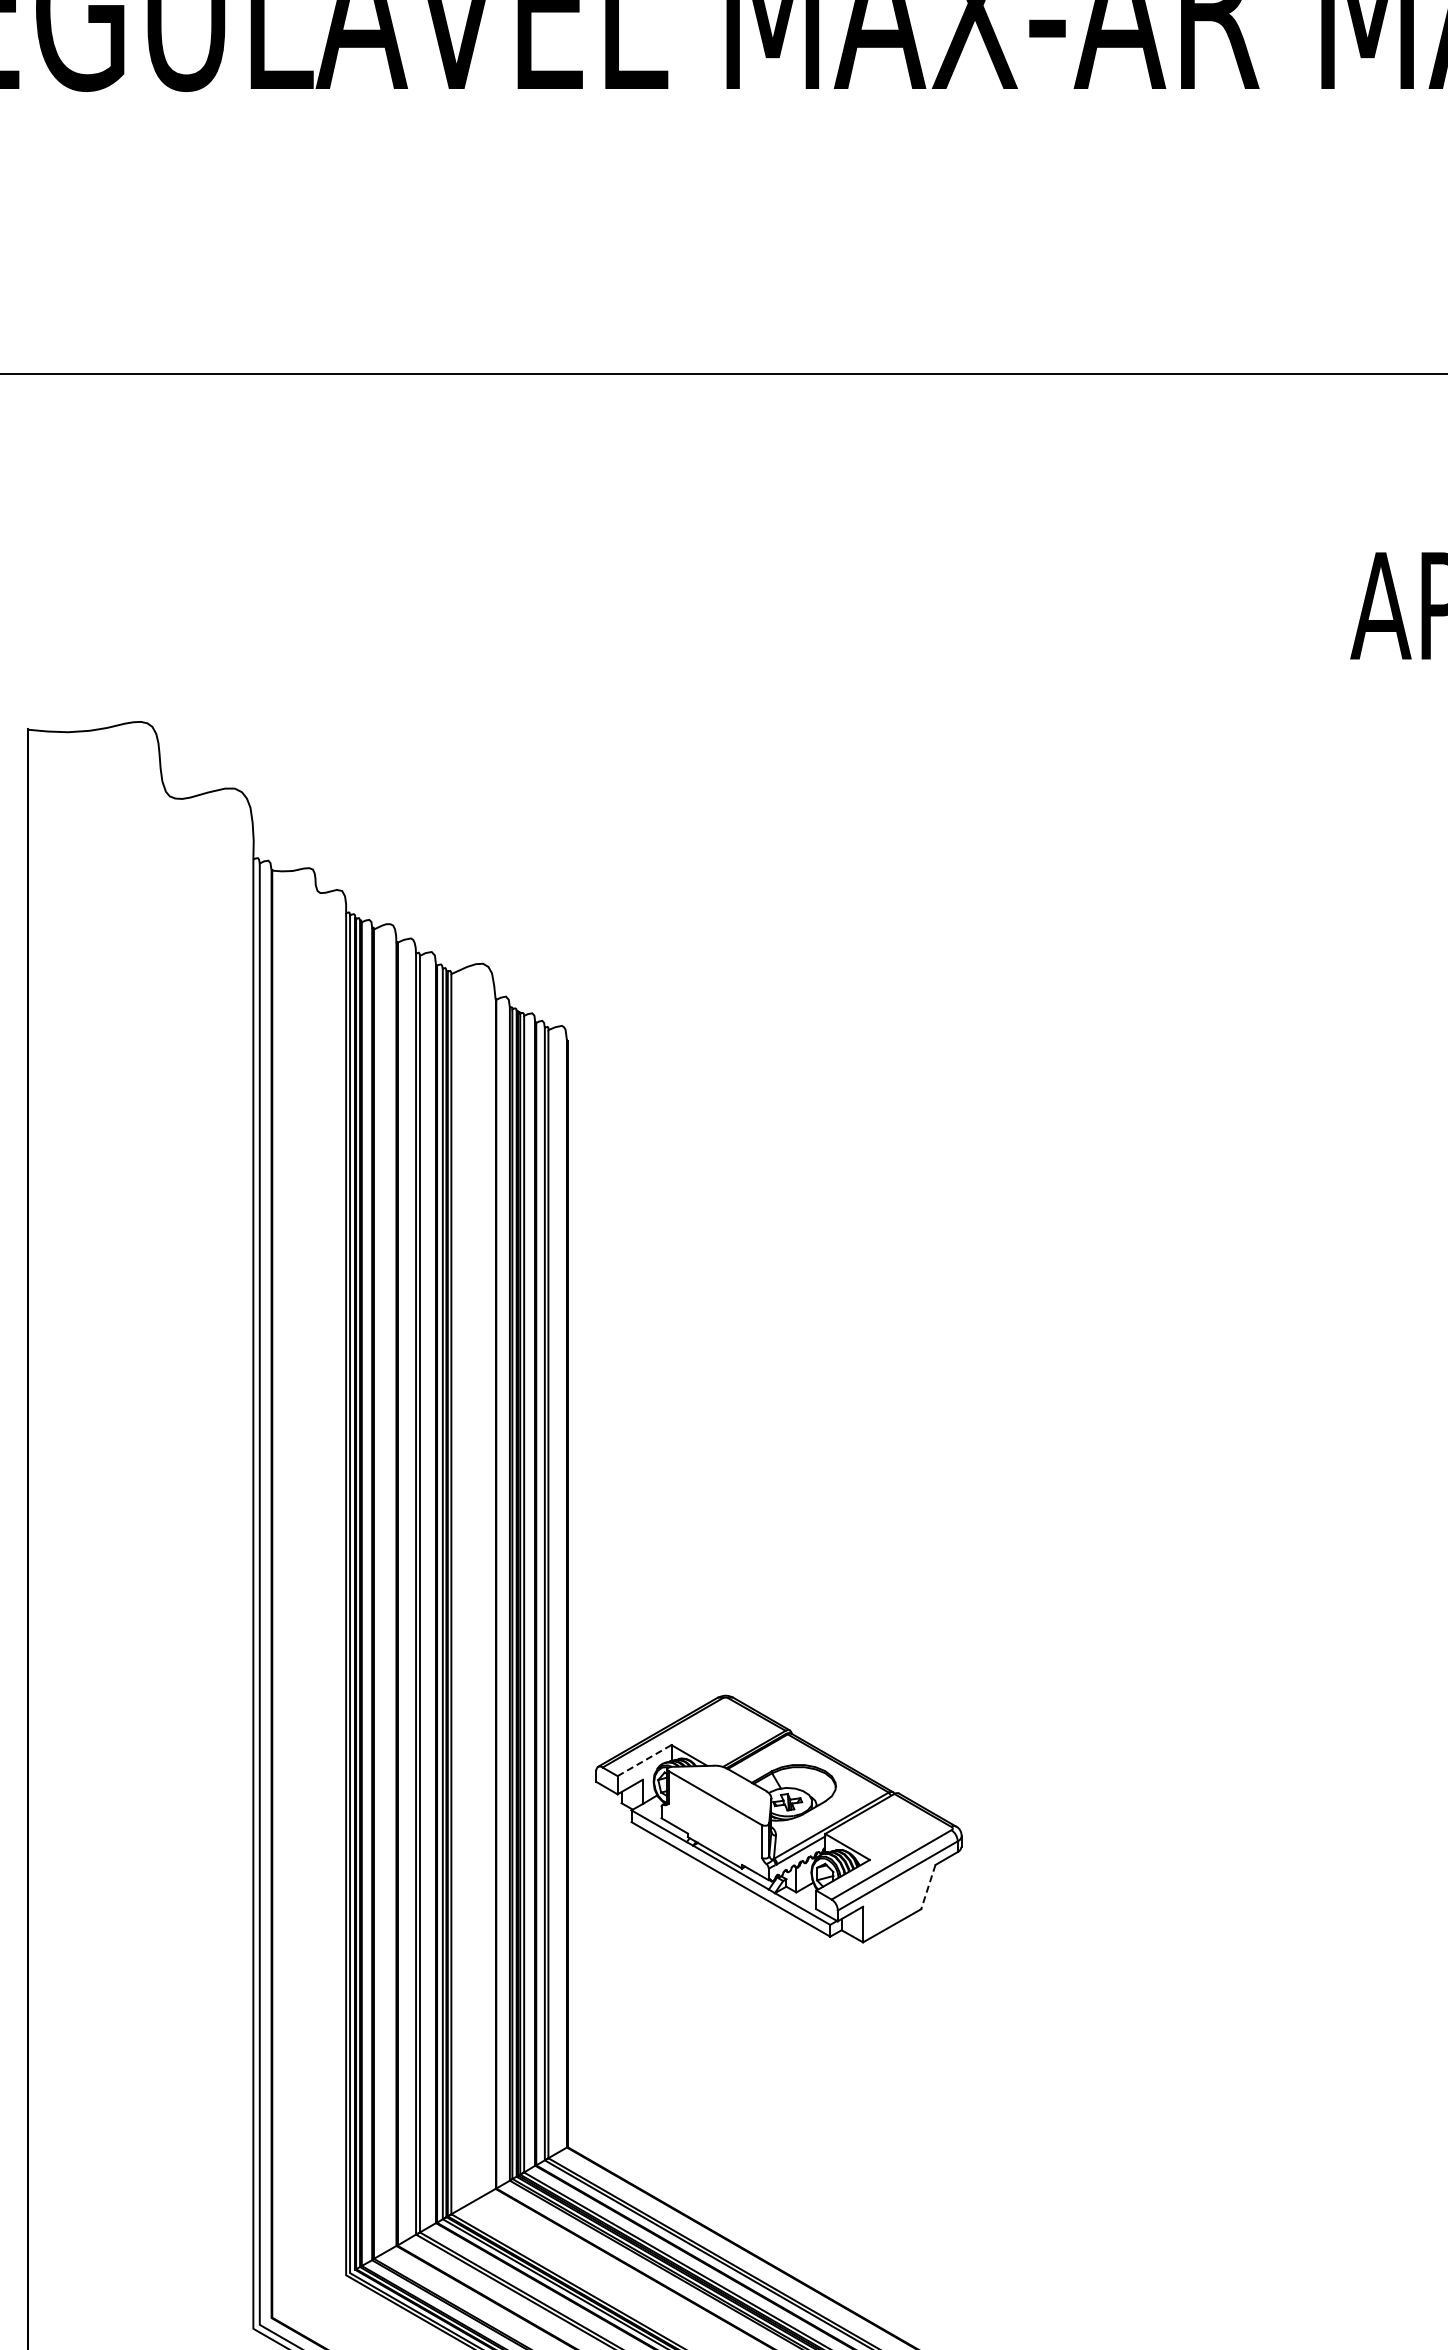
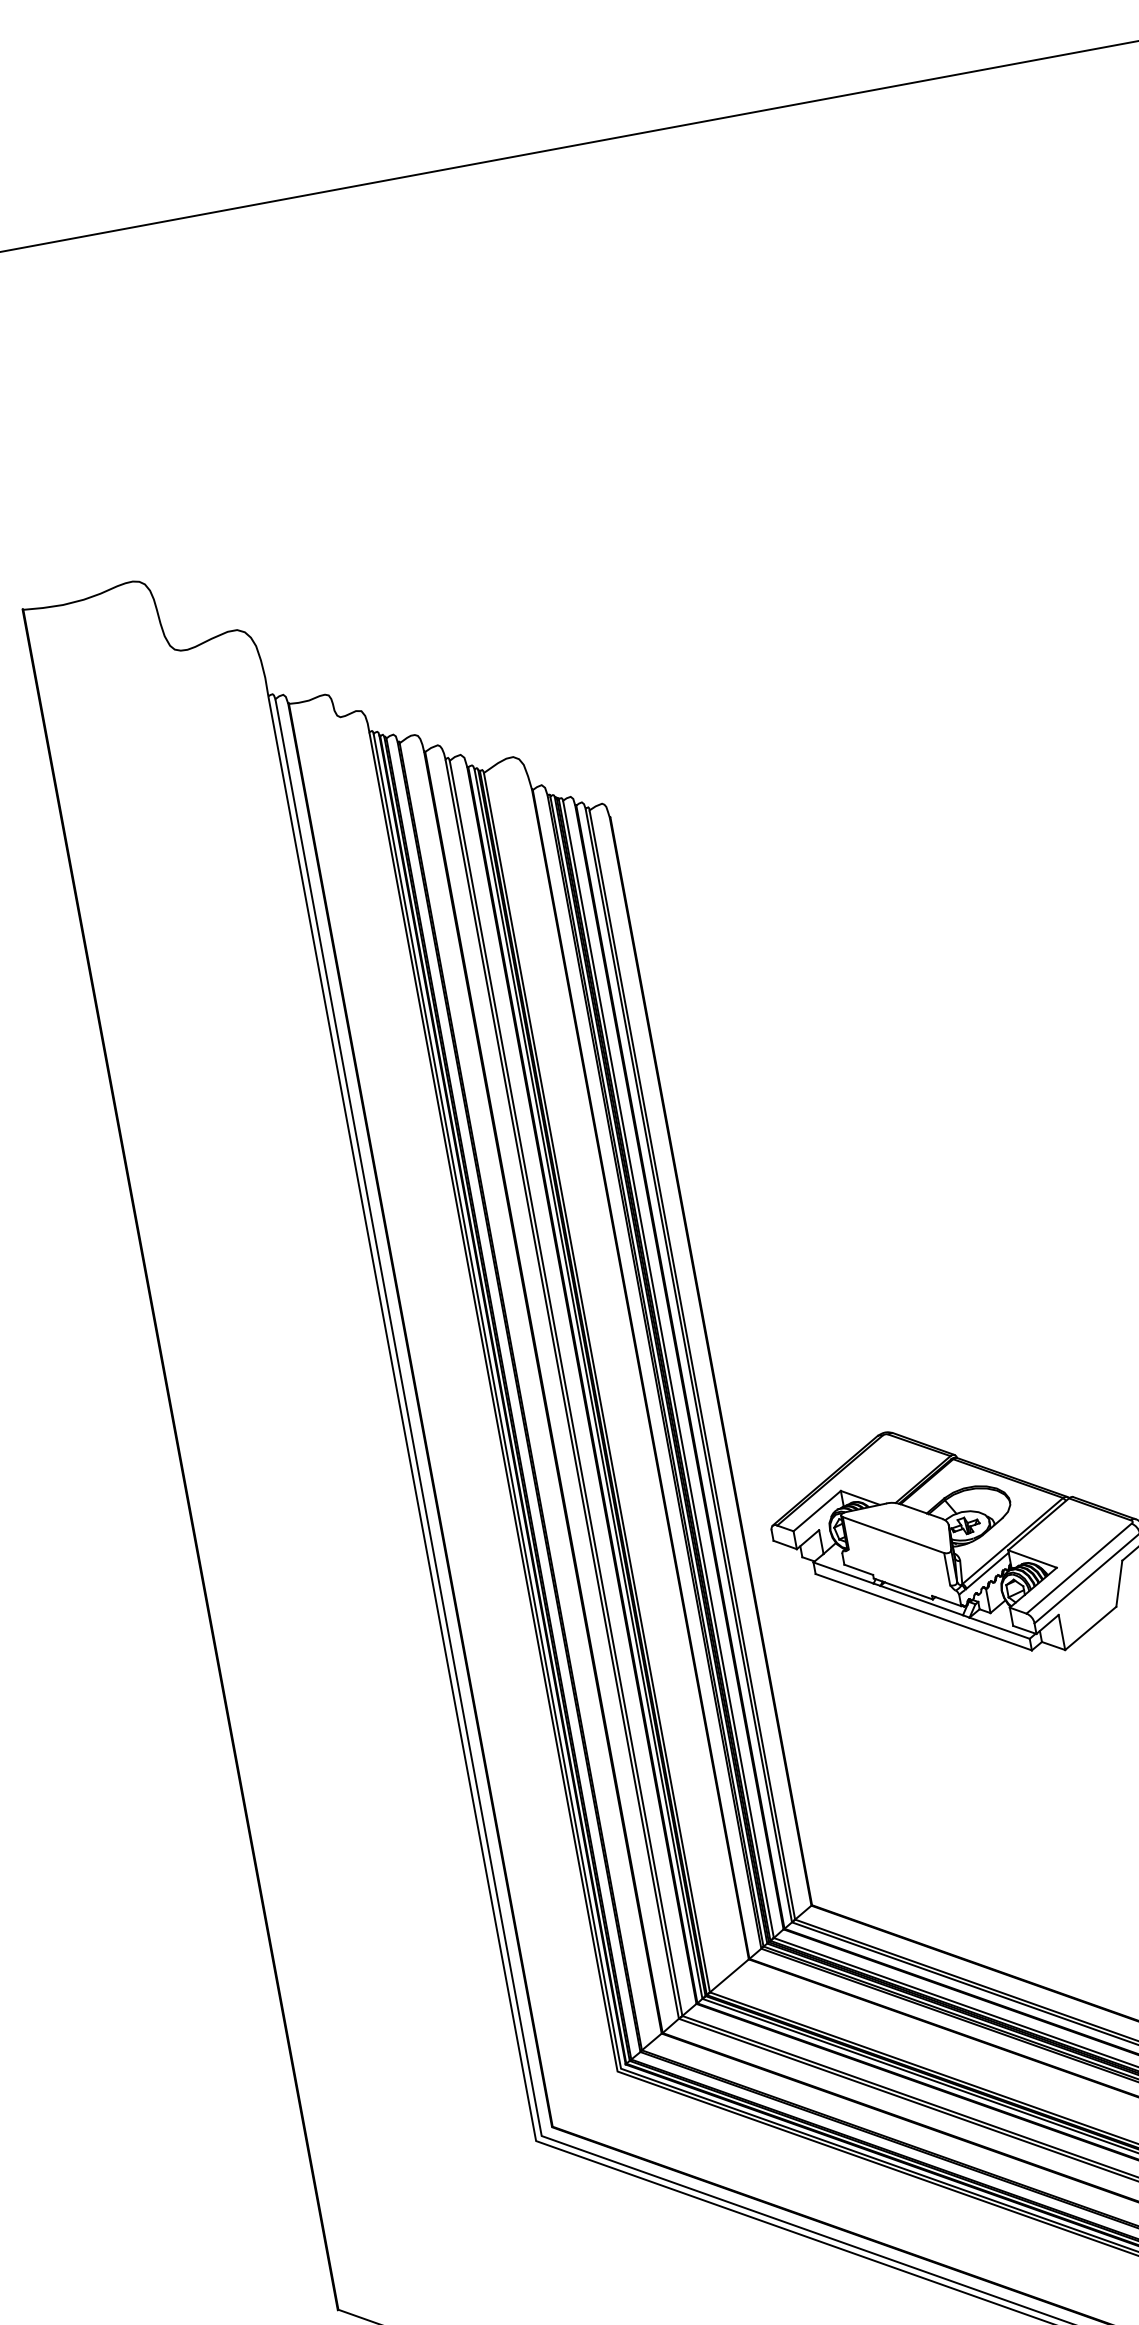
line: (644, 1760) -> (817, 1511), dashed -> solid
line: (928, 1887) -> (1119, 1584), dashed -> solid

